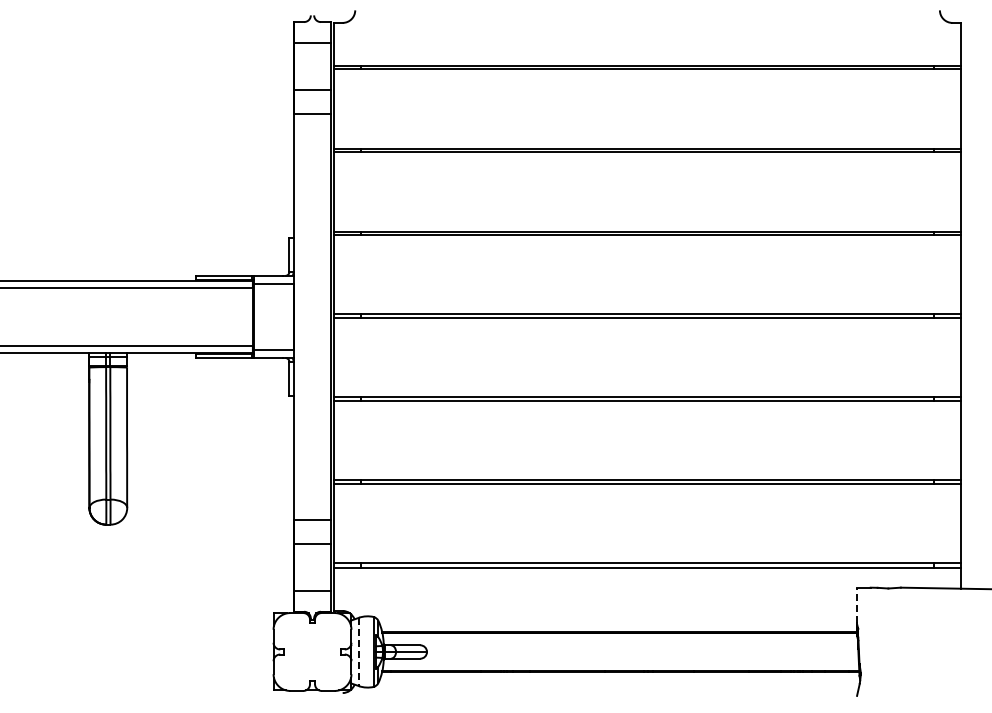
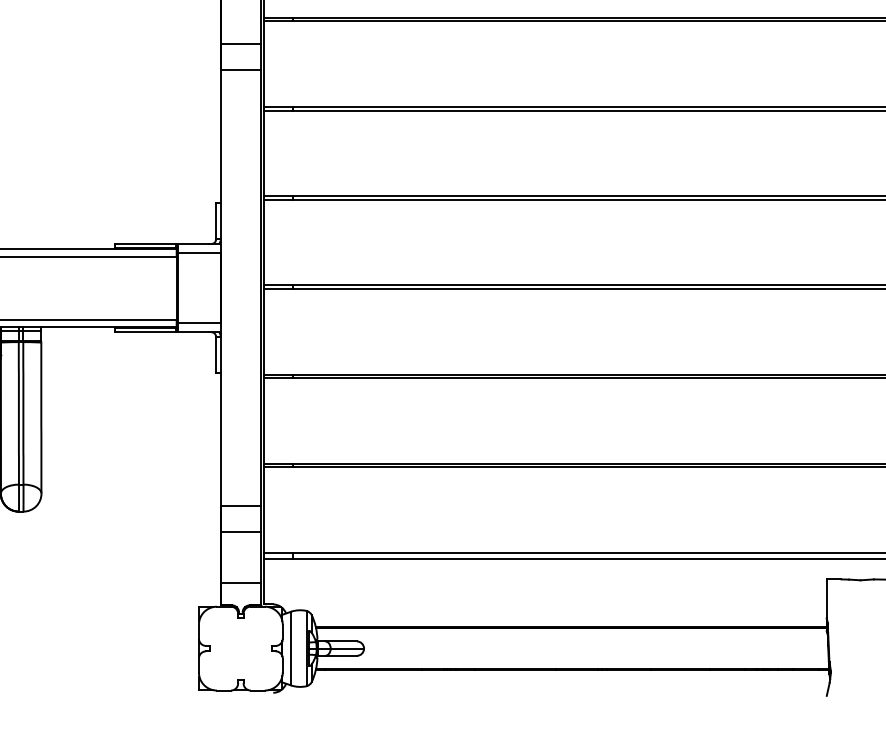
line: (856, 605) -> (826, 598), dashed -> solid
line: (359, 652) -> (291, 649), dashed -> solid

